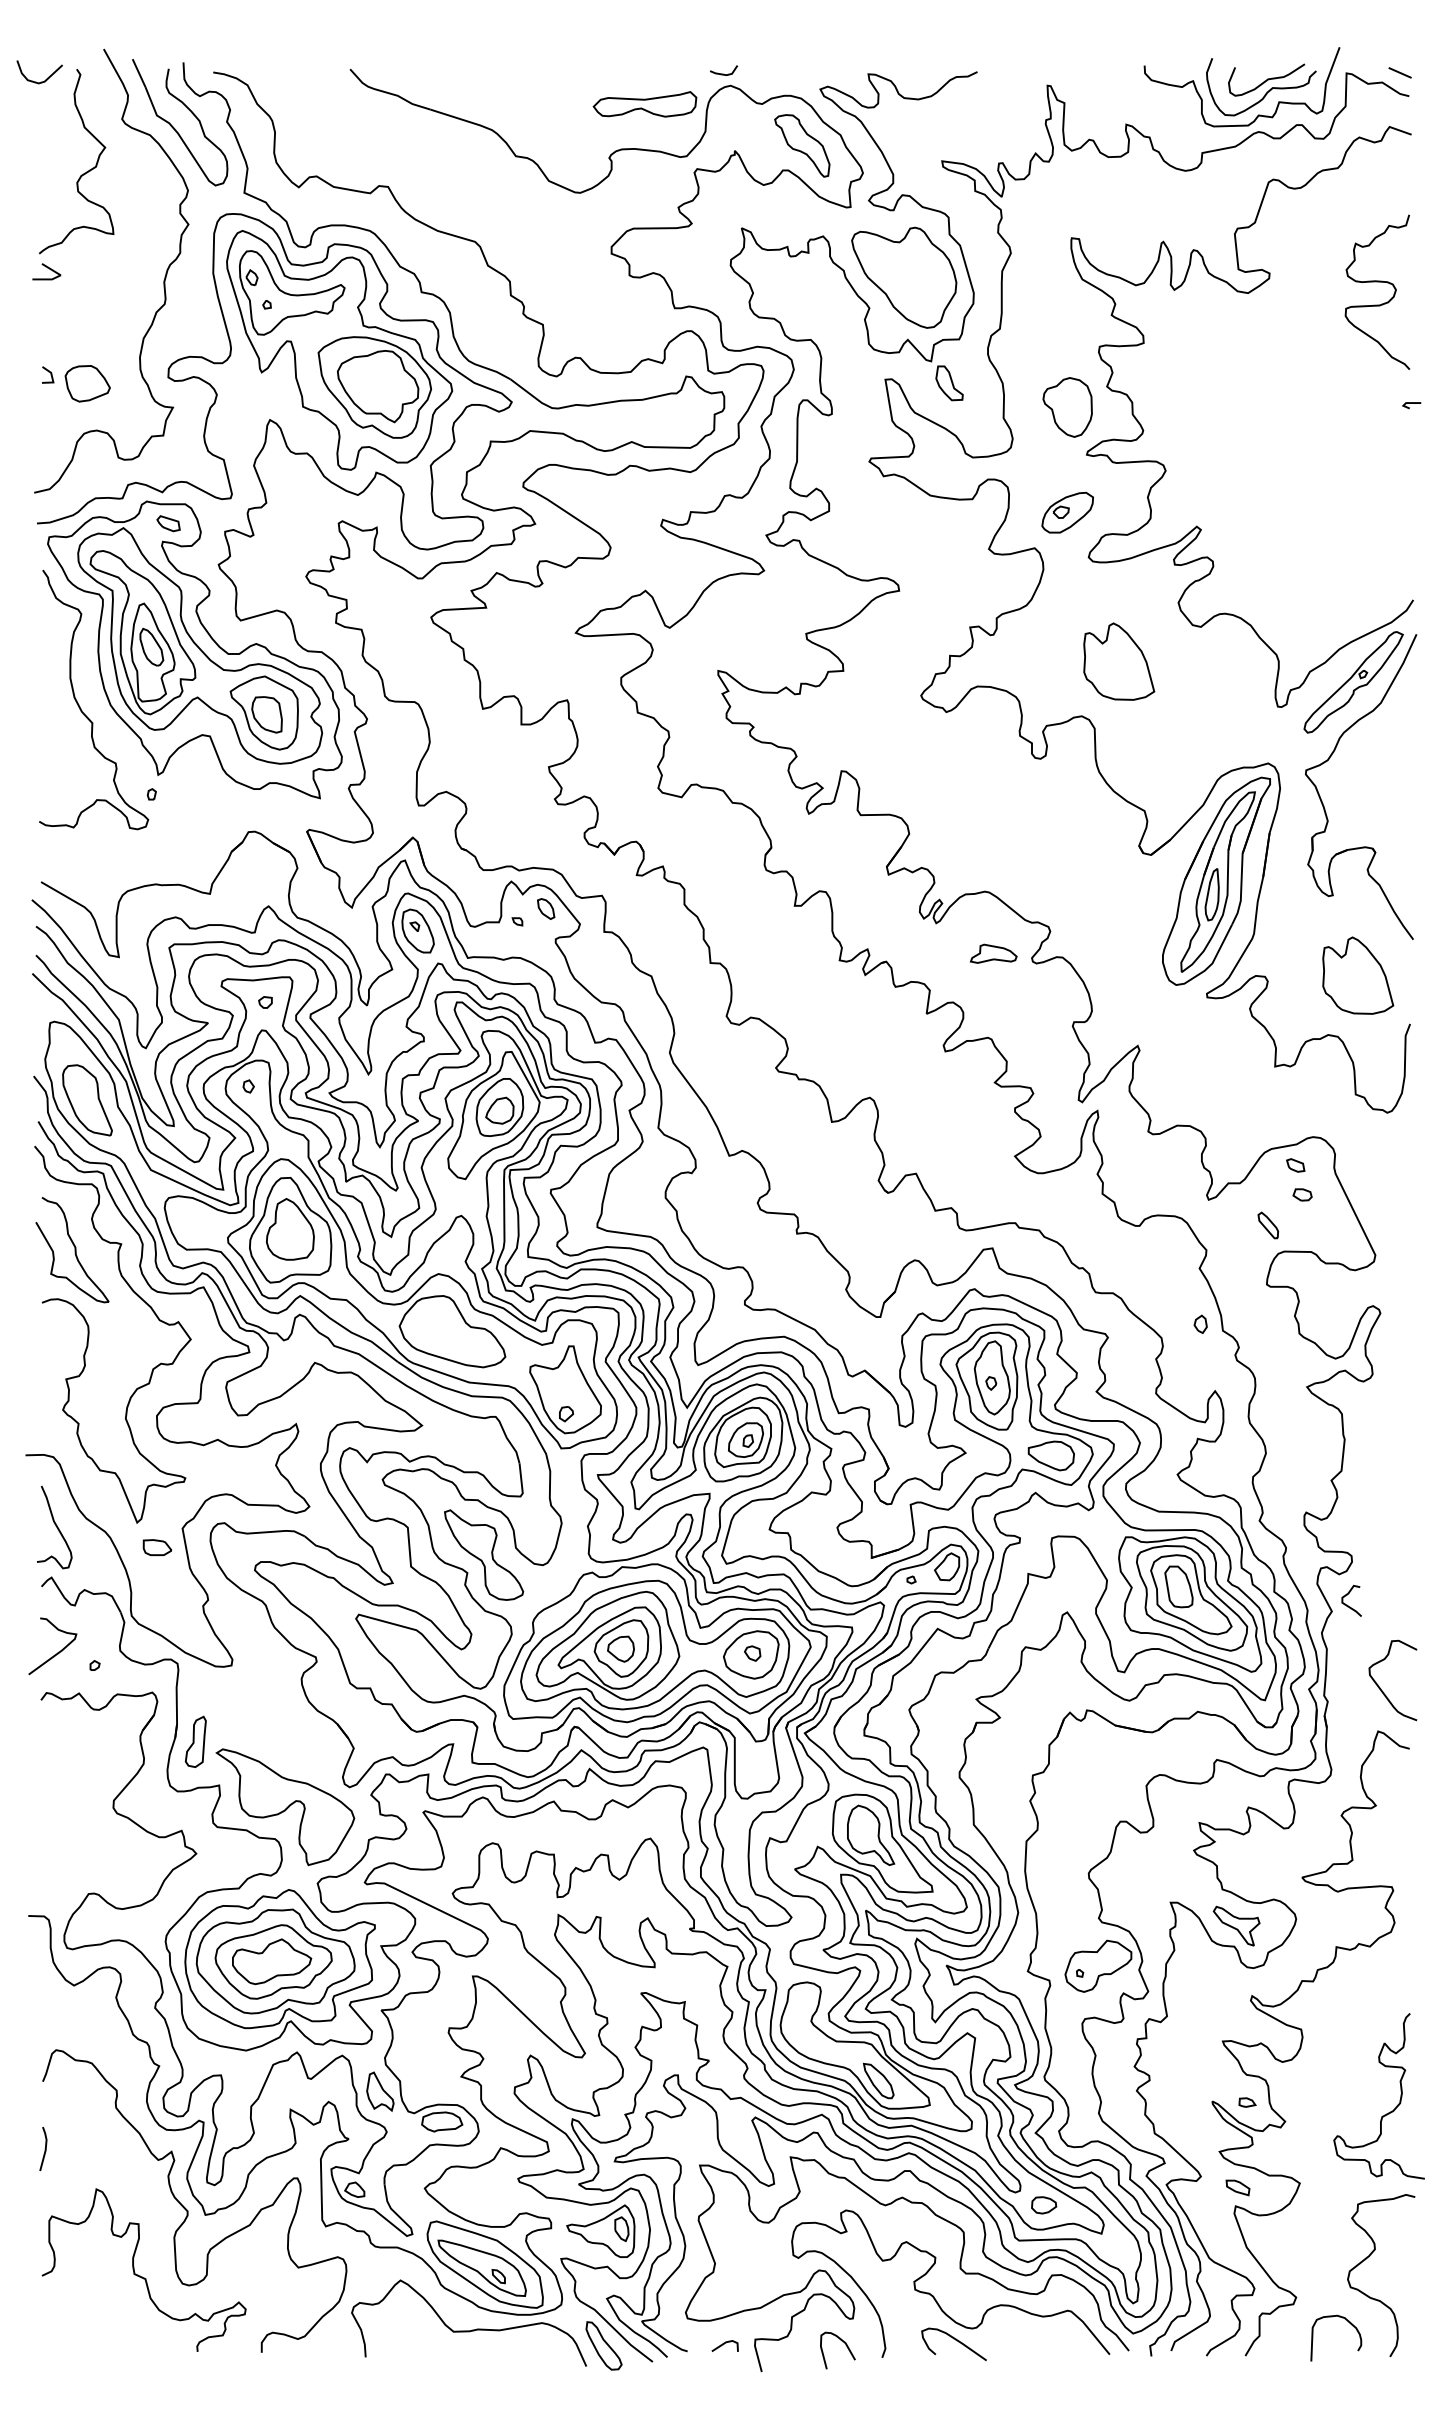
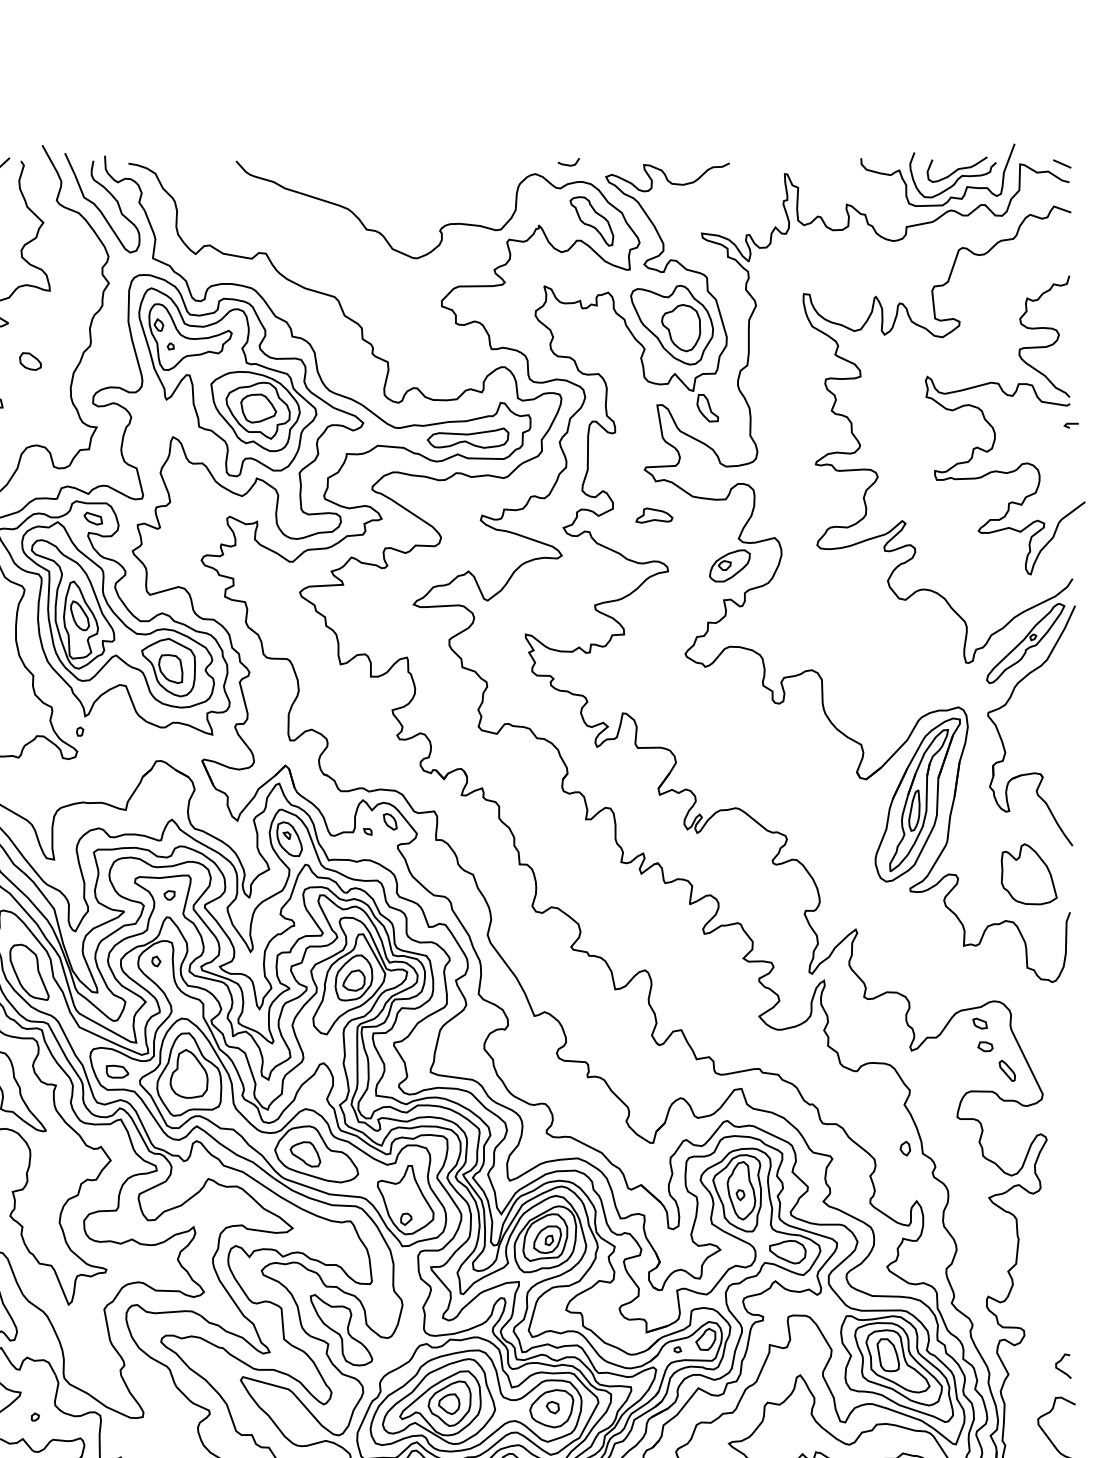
line: (724, 73) -> (569, 164), moved
part: (644, 104) -> (467, 438), moved
part: (88, 323) -> (30, 361), added
part: (87, 383) -> (258, 408), moved
part: (1067, 407) -> (680, 328), moved
curve: (1327, 466) -> (1005, 473), added
part: (1067, 512) -> (729, 565), moved
part: (1119, 661) -> (841, 627), removed
part: (993, 953) -> (654, 515), moved
part: (1267, 1225) -> (1006, 1070), moved
part: (438, 1331) -> (305, 1154), added
part: (157, 1547) -> (117, 1071), moved
curve: (1347, 1604) -> (1060, 1369), moved

